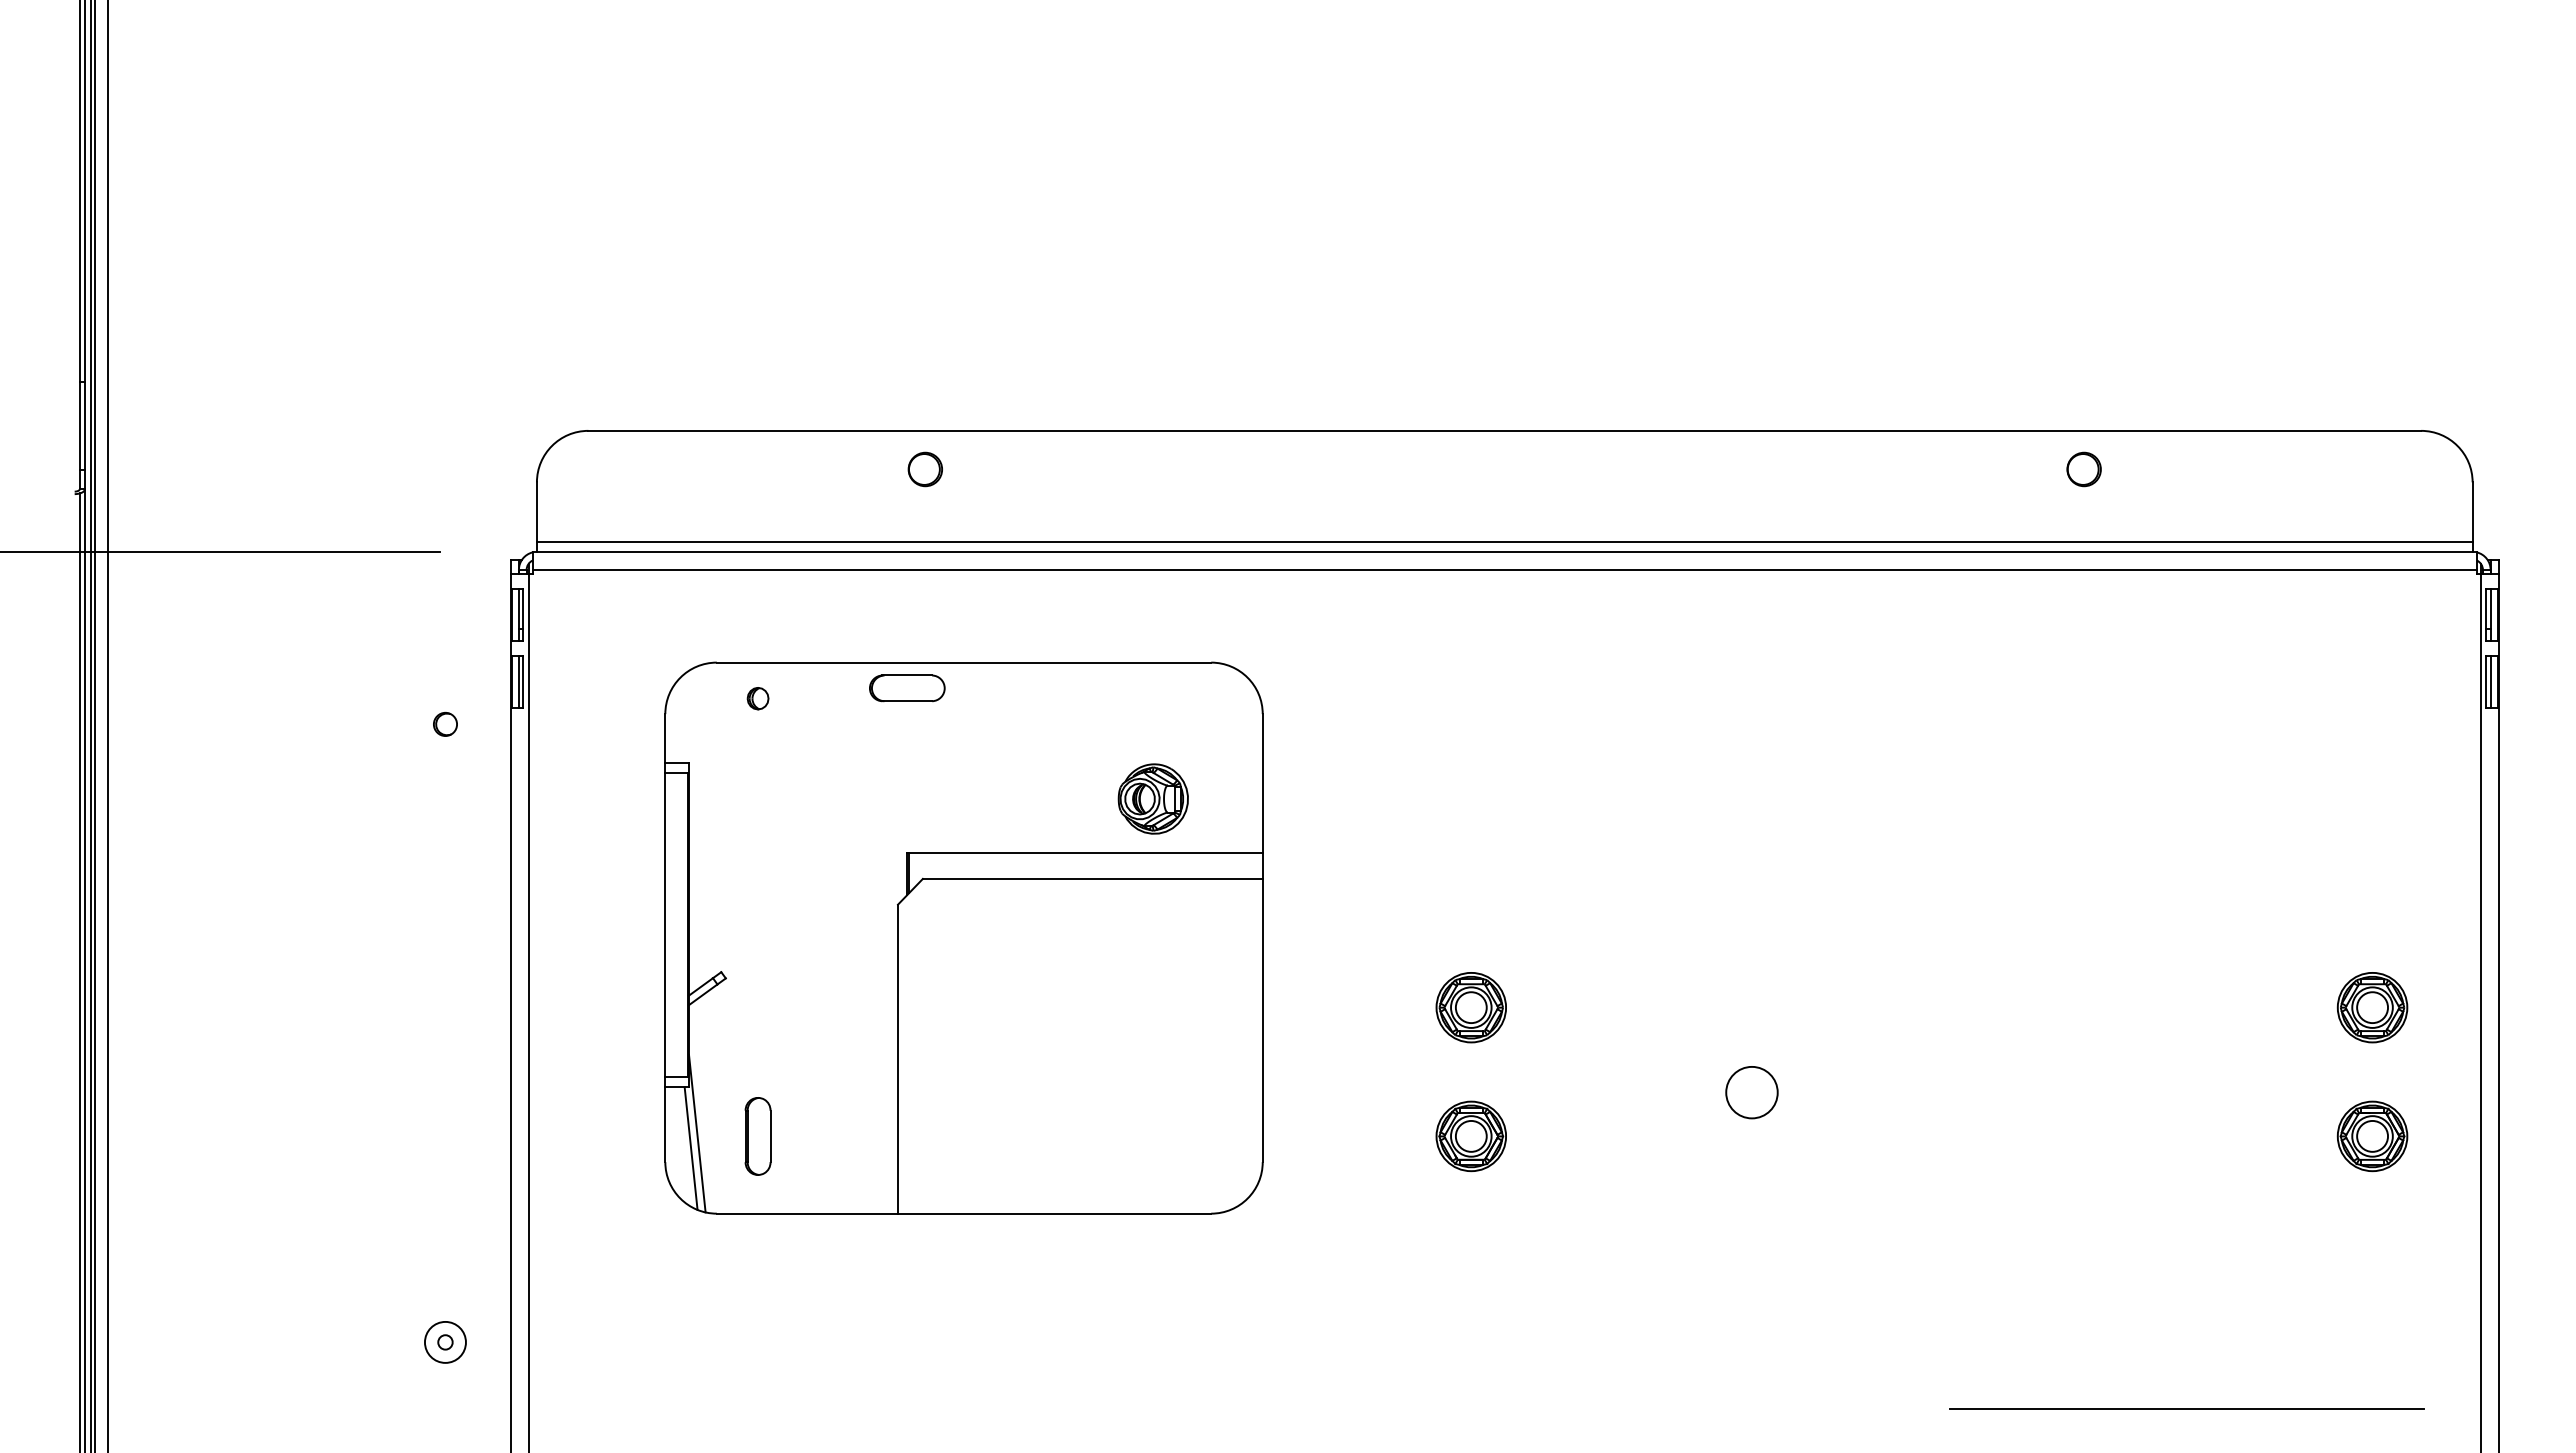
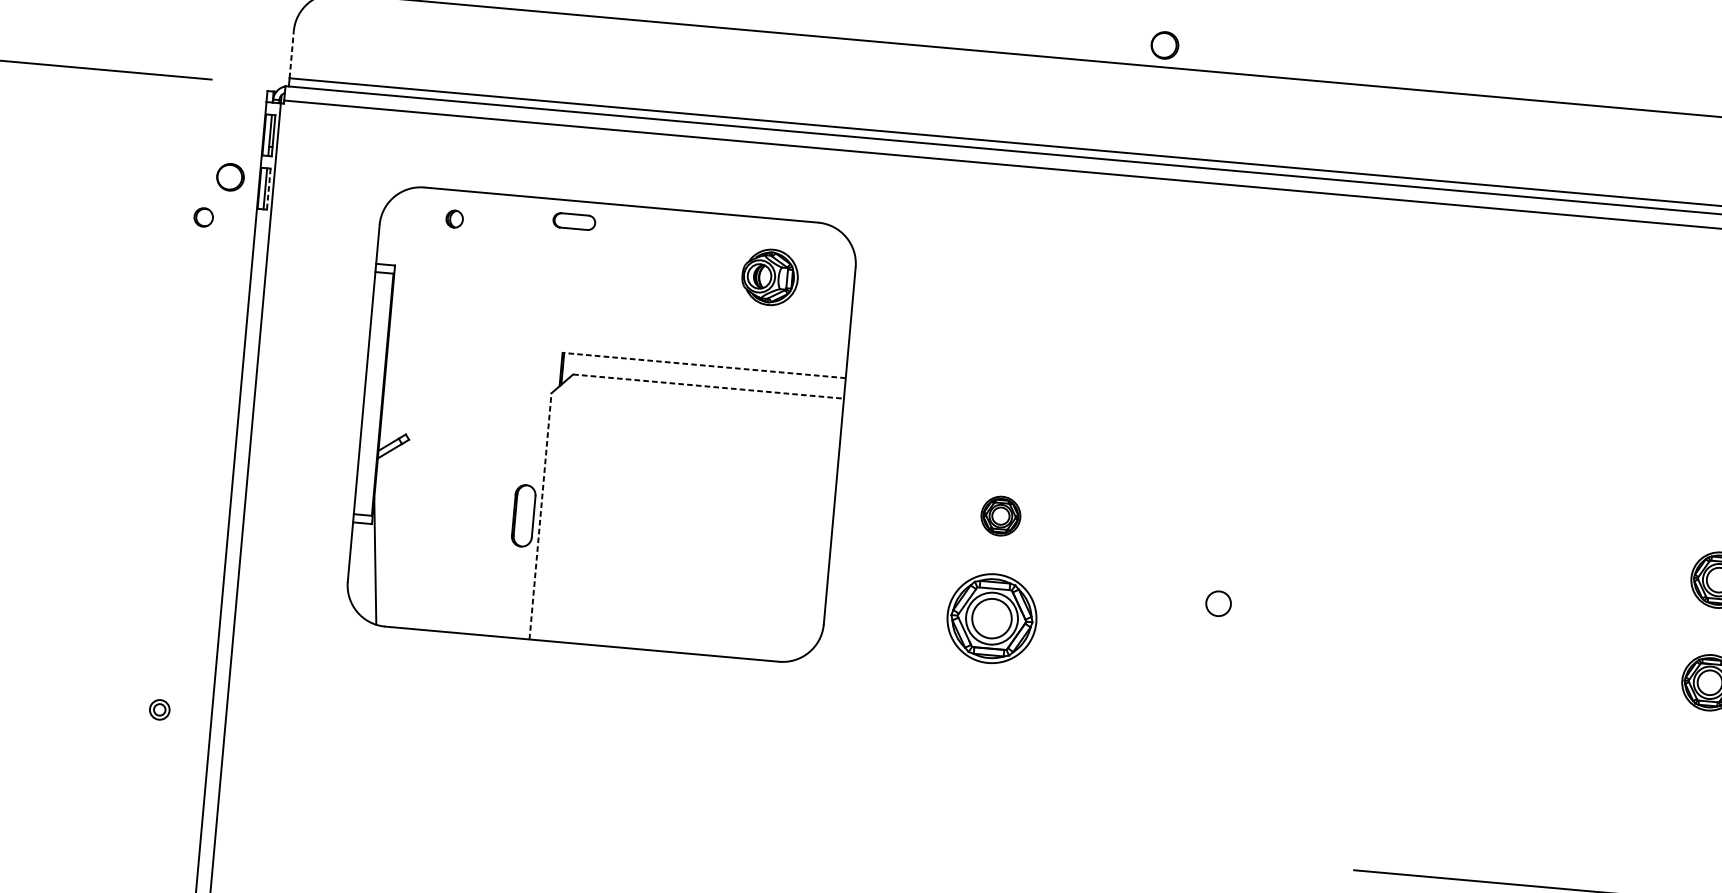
part: (924, 469) -> (229, 177), moved
part: (2083, 469) -> (1164, 45), moved
line: (536, 511) -> (291, 54), solid -> dashed
line: (523, 681) -> (268, 188), solid -> dashed
part: (907, 688) -> (574, 221), size x0.7
part: (1152, 798) -> (769, 276), moved
line: (1085, 853) -> (704, 365), solid -> dashed
line: (1092, 878) -> (708, 386), solid -> dashed
part: (1470, 1007) -> (1000, 515), size x0.7
line: (898, 1059) -> (540, 516), solid -> dashed
circle: (1751, 1092) -> (1218, 603), size x0.6
part: (757, 1136) -> (523, 515), moved
part: (1470, 1136) -> (991, 618), size x1.6
line: (690, 1148) -> (368, 572), removed
circle: (444, 1341) -> (159, 709), size x0.6

